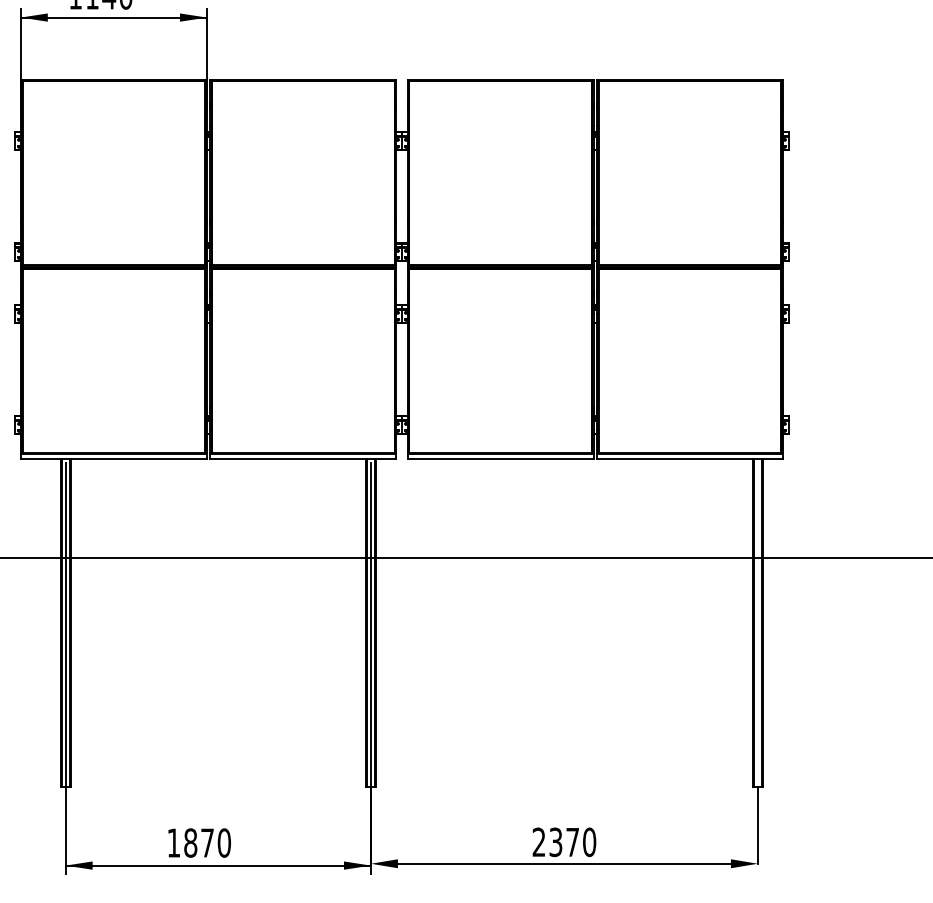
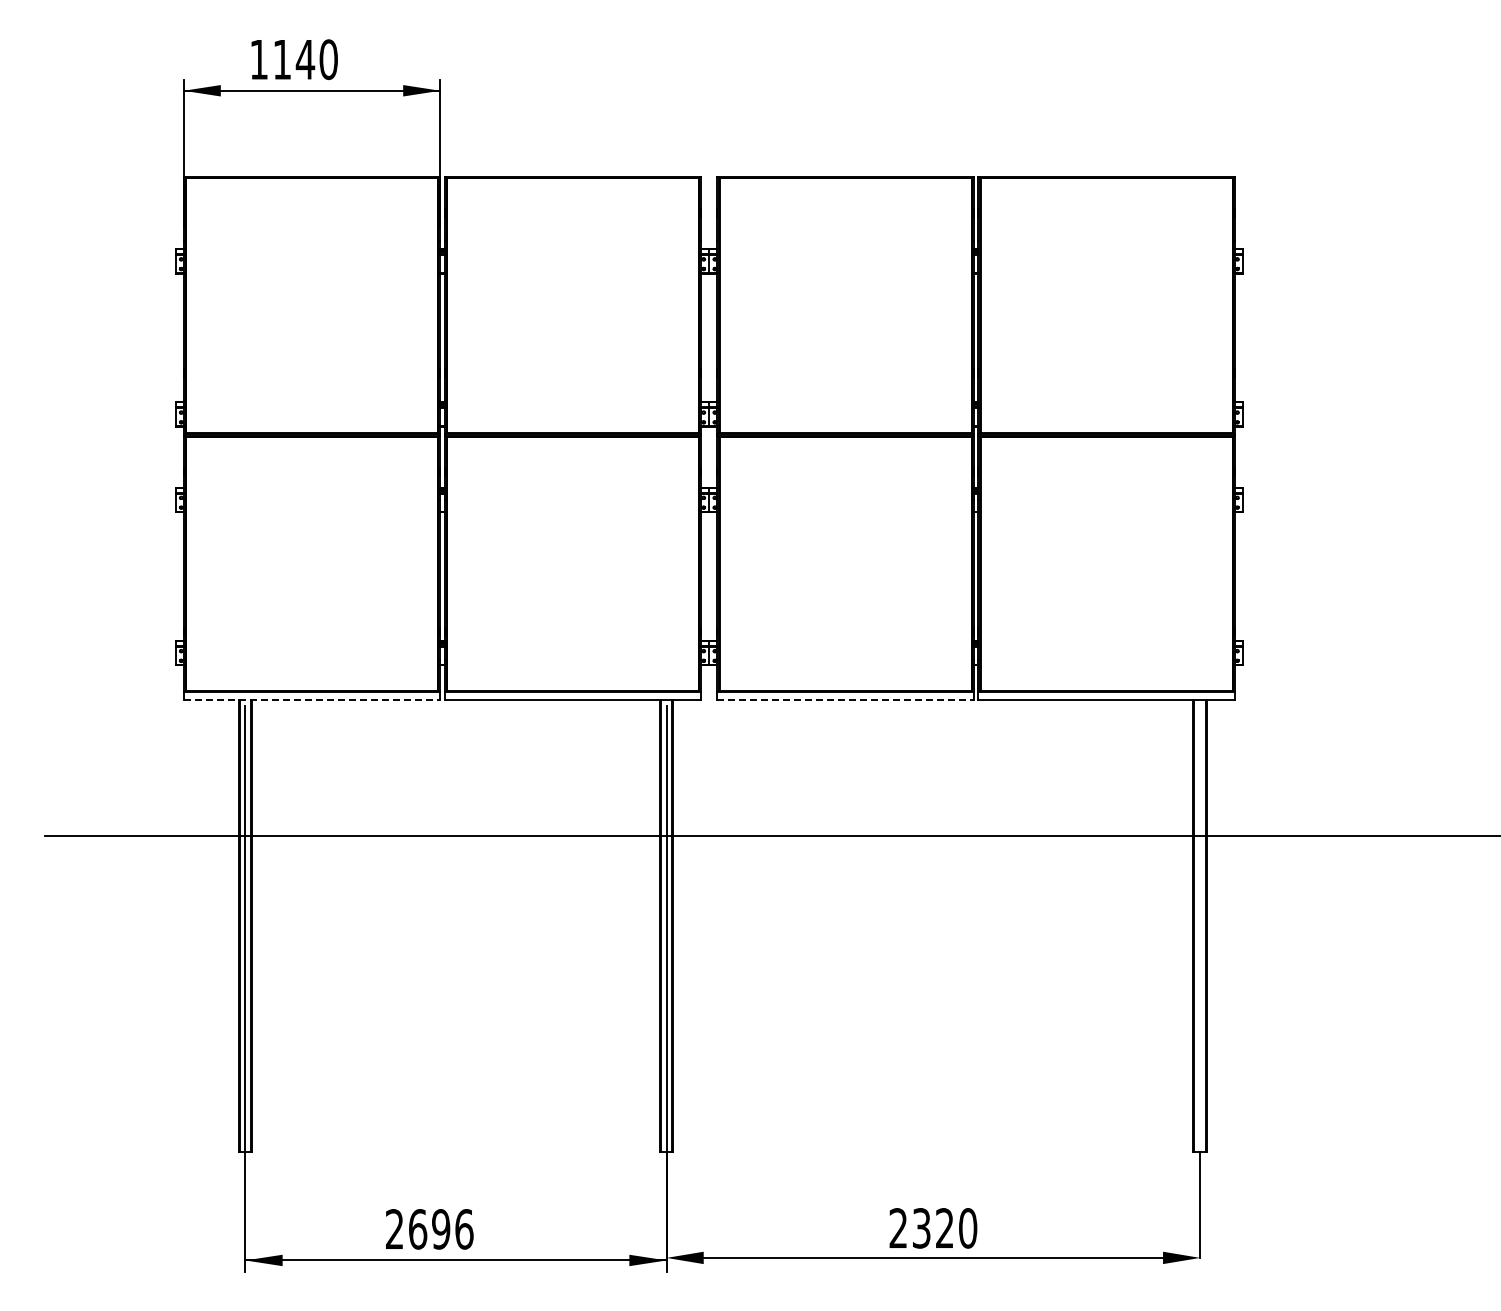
line: (114, 459) -> (312, 700), solid -> dashed
line: (501, 459) -> (846, 700), solid -> dashed
text: (572, 841) -> (944, 1227), 2370 -> 2320
text: (199, 843) -> (429, 1229), 1870 -> 2696

